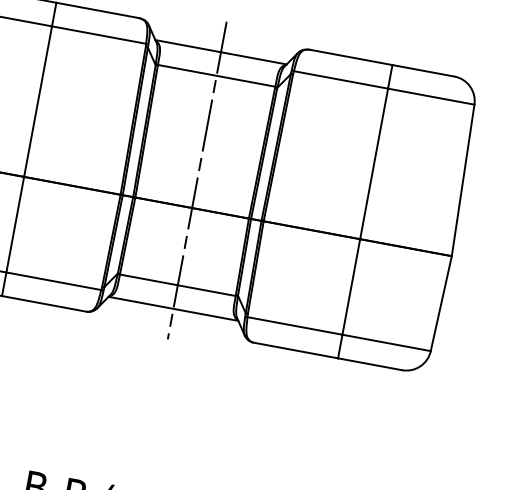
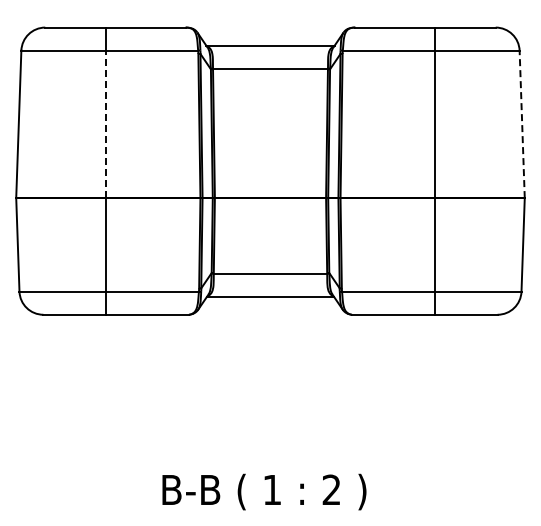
line: (37, 101) -> (105, 124), solid -> dashed
line: (197, 179) -> (270, 170), removed
line: (463, 180) -> (522, 124), solid -> dashed

